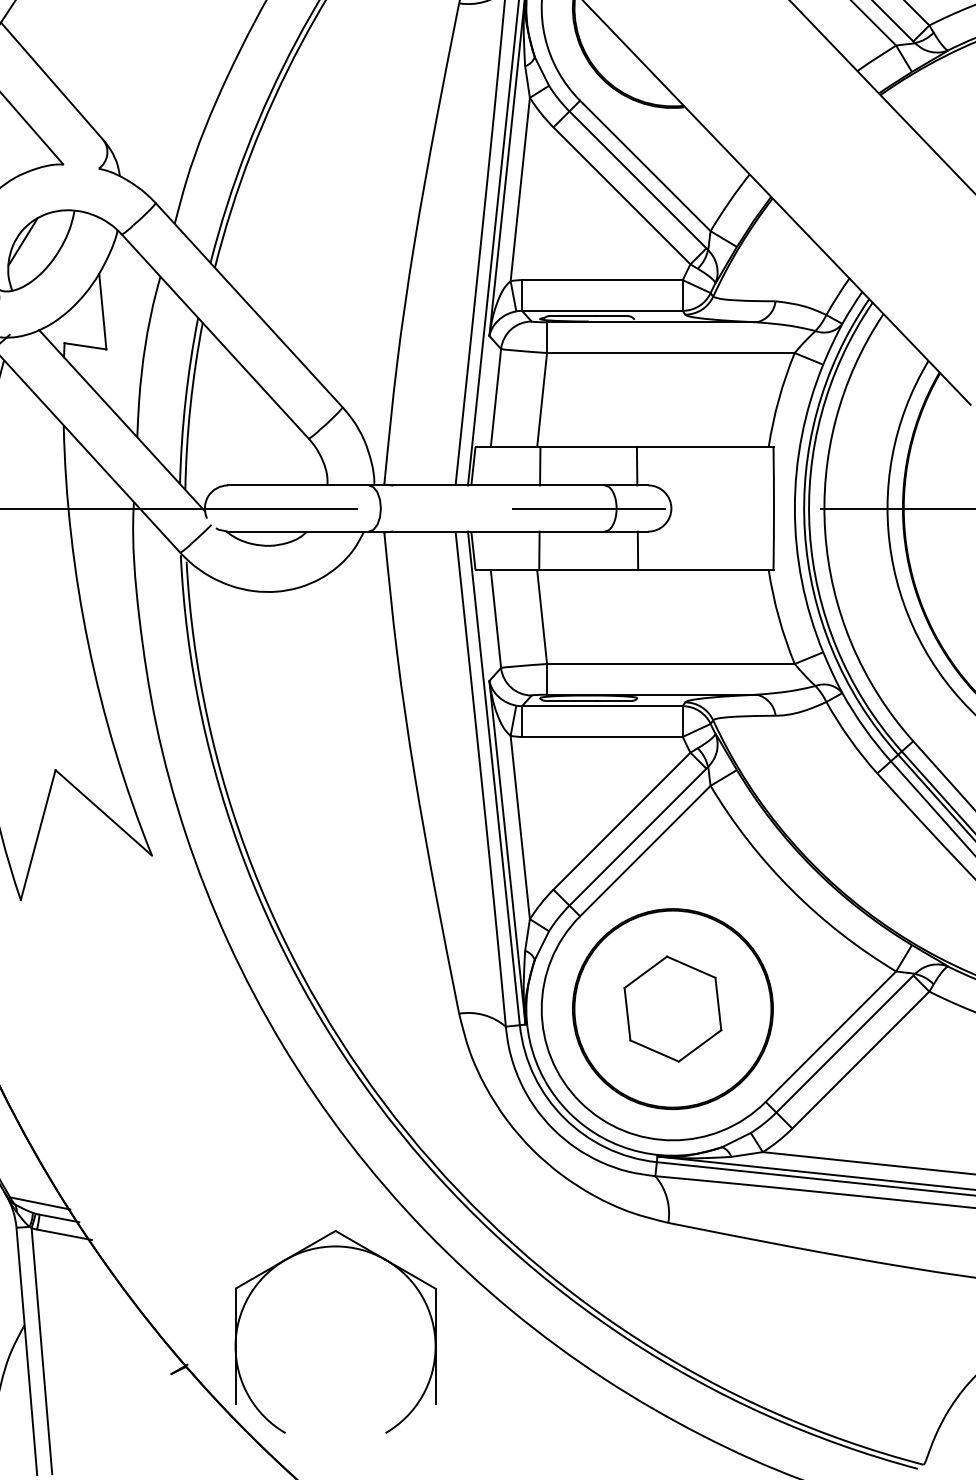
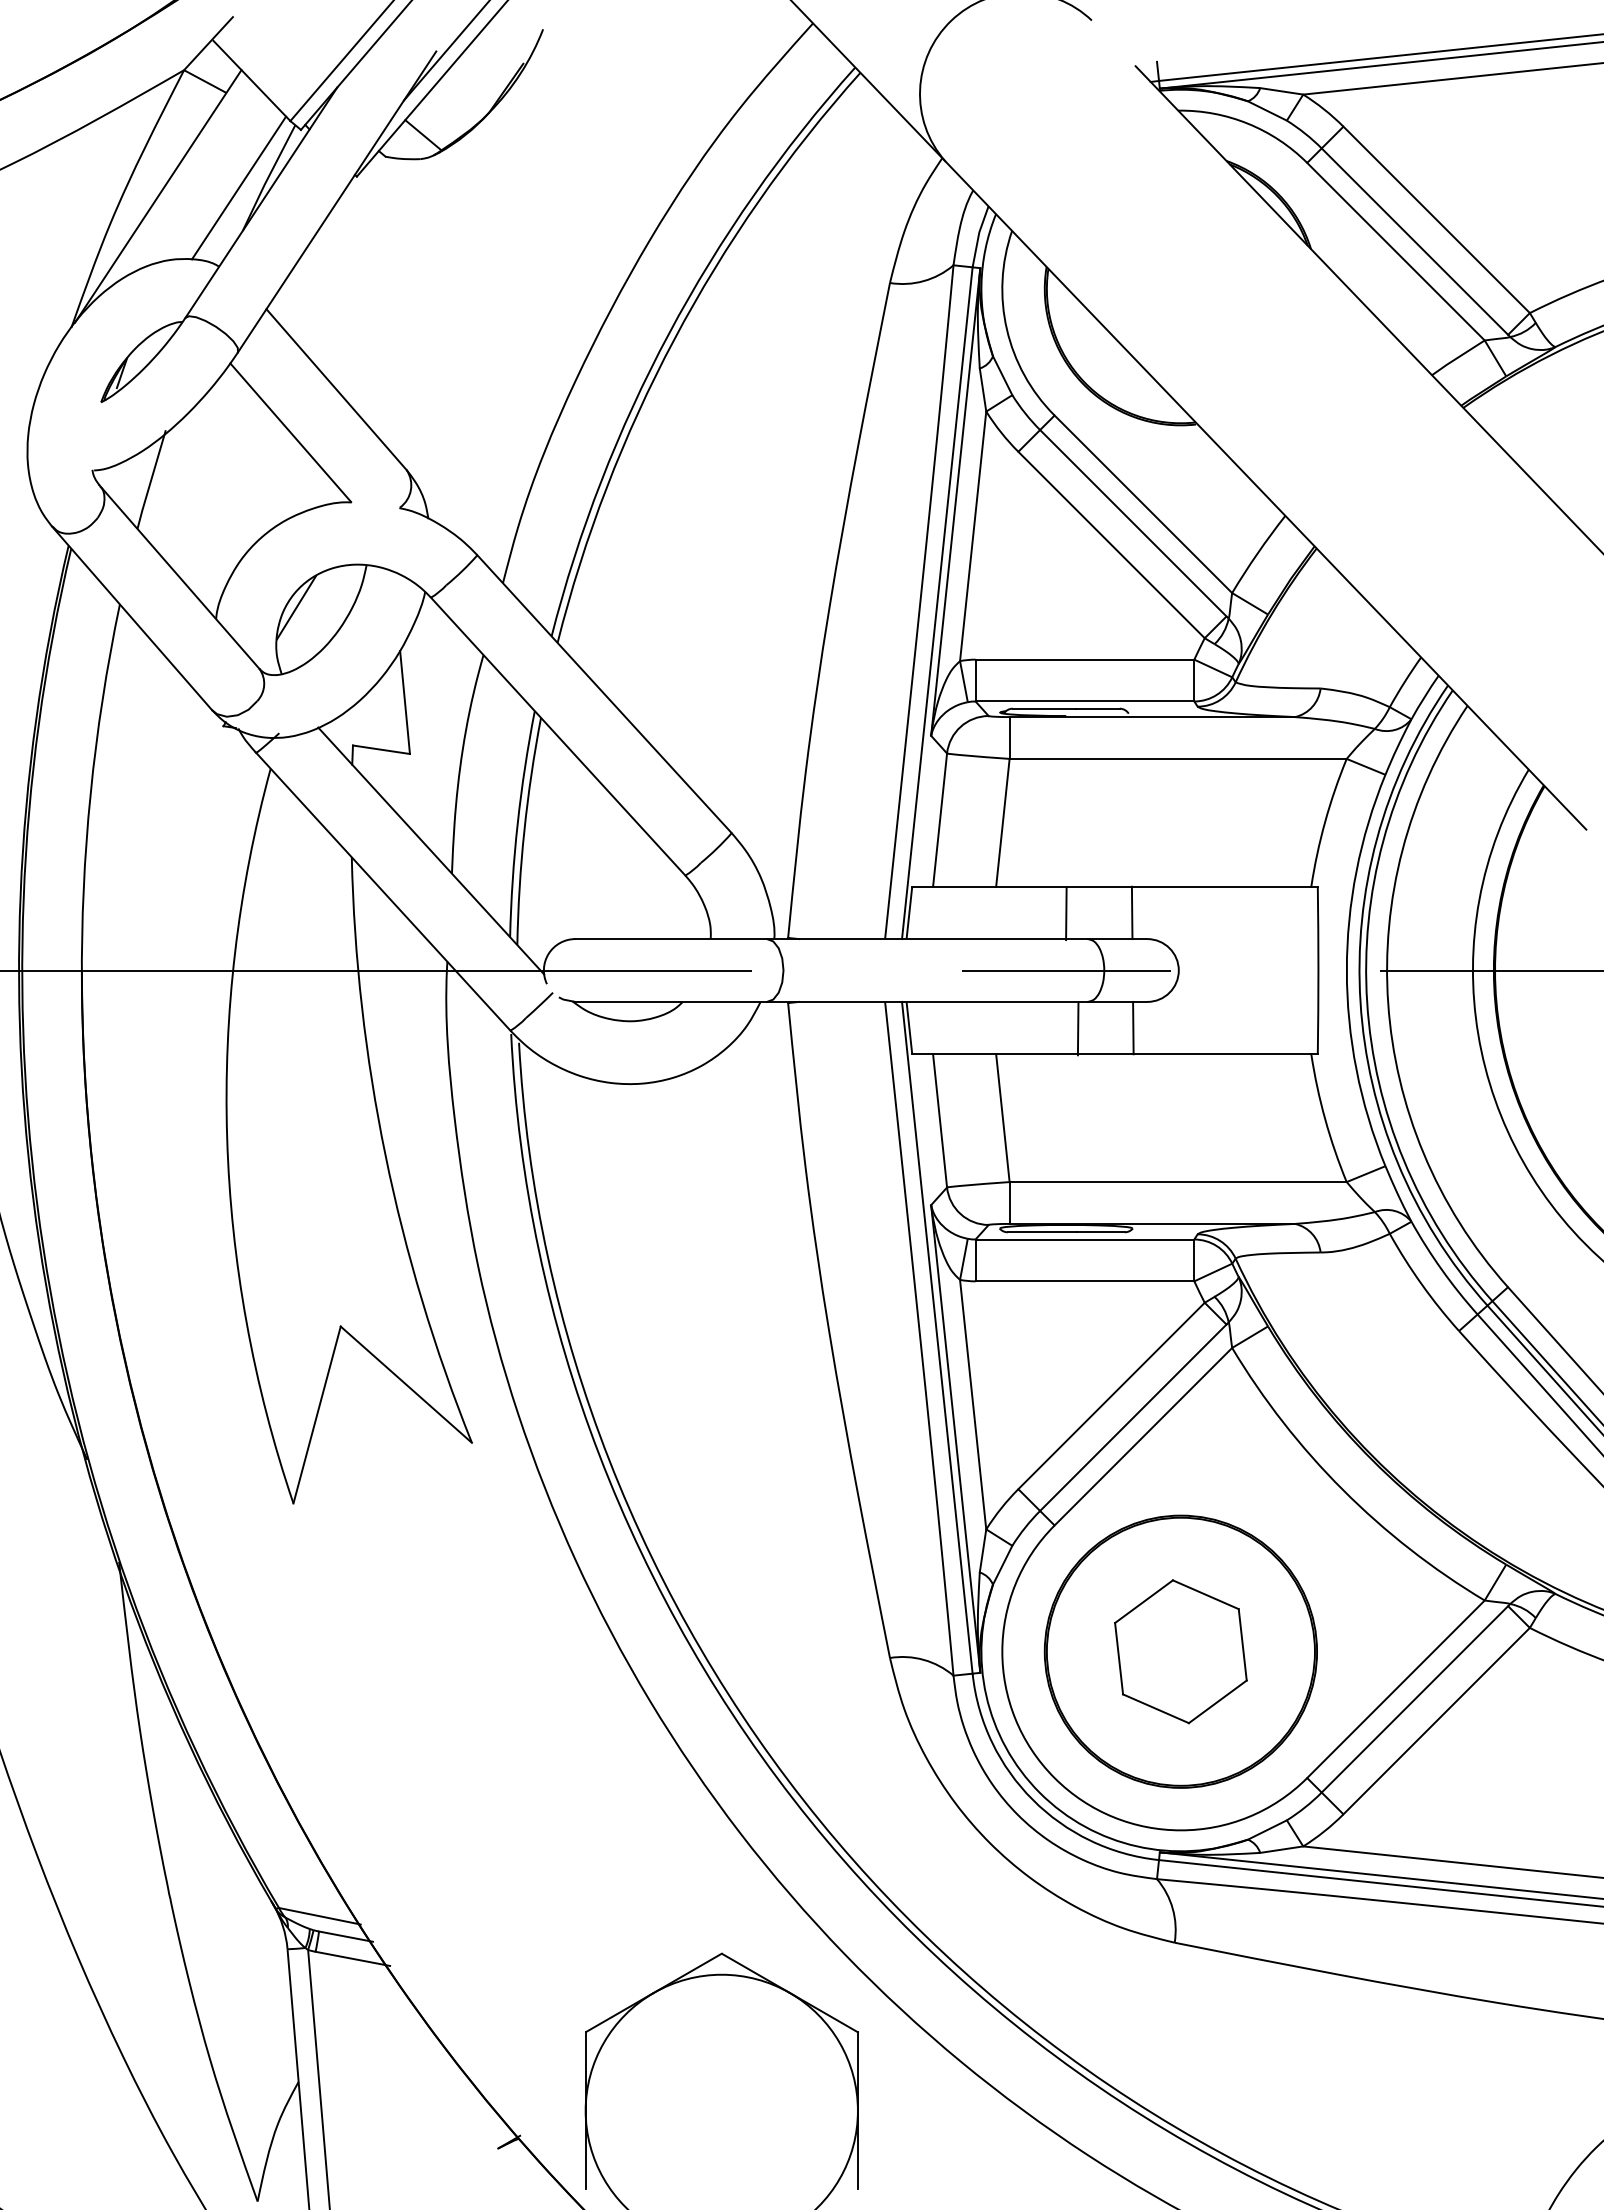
line: (540, 465) -> (1066, 913), moved
line: (538, 550) -> (1077, 1028), moved

